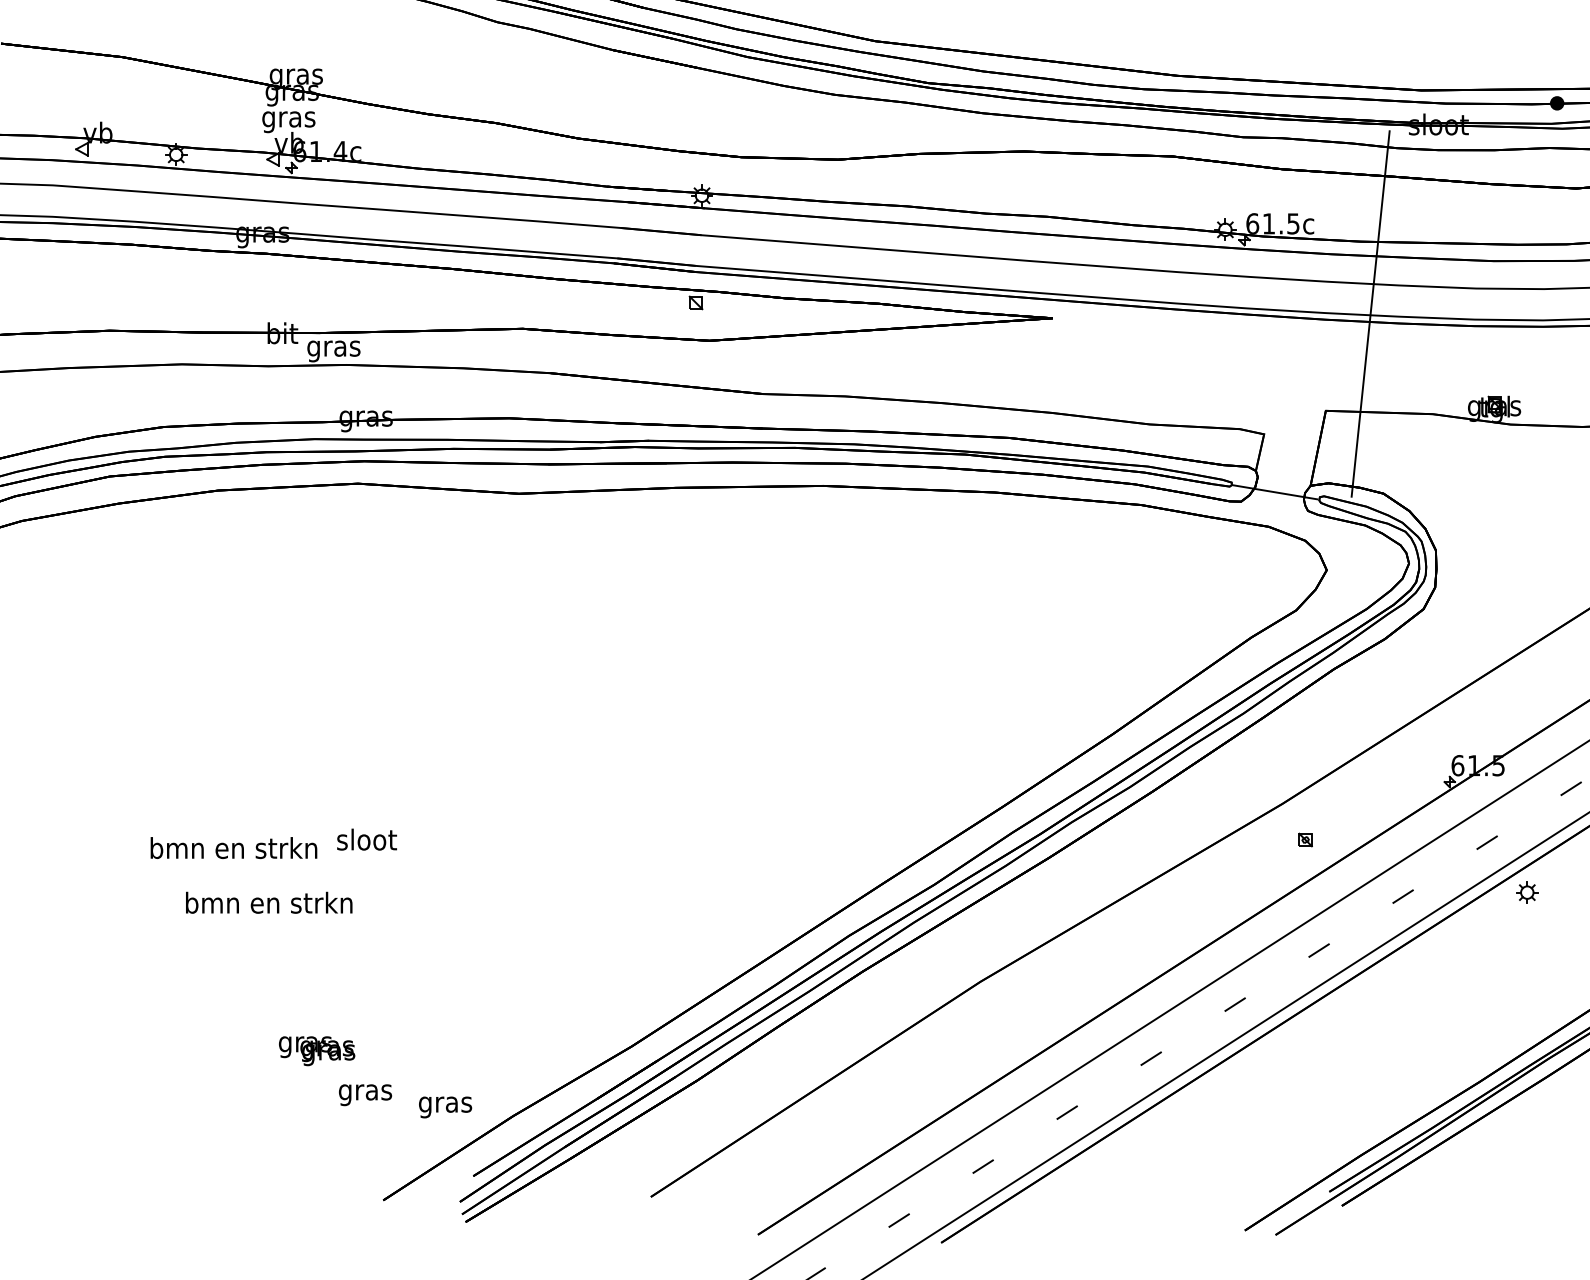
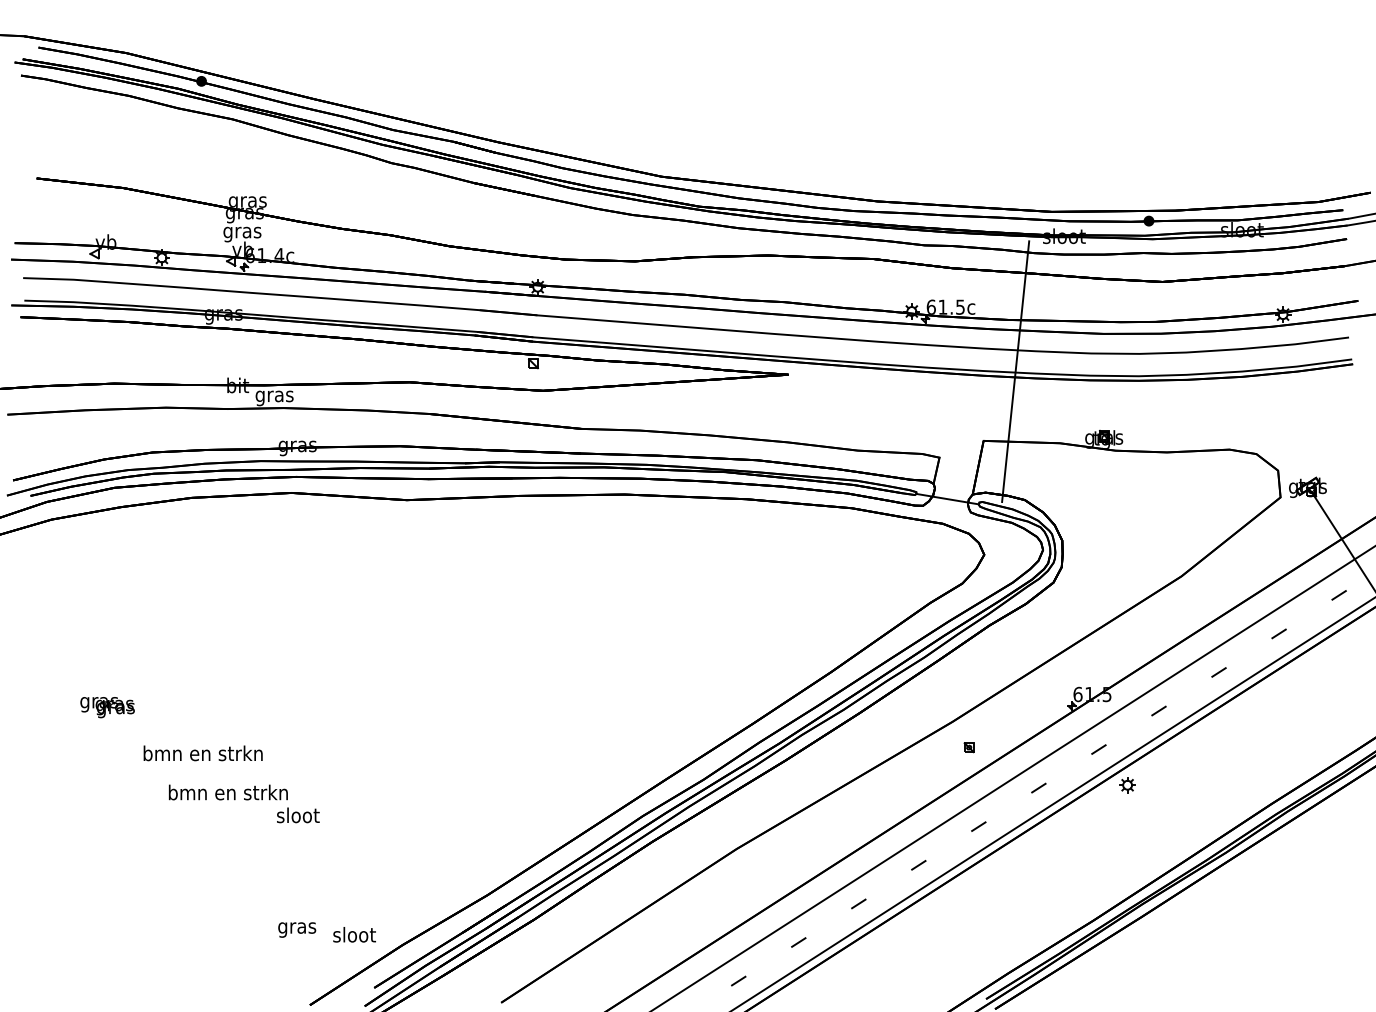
text: (367, 839) -> (298, 815), moved
text: (316, 1051) -> (107, 707), moved
text: (445, 1104) -> (354, 936), gras -> sloot

